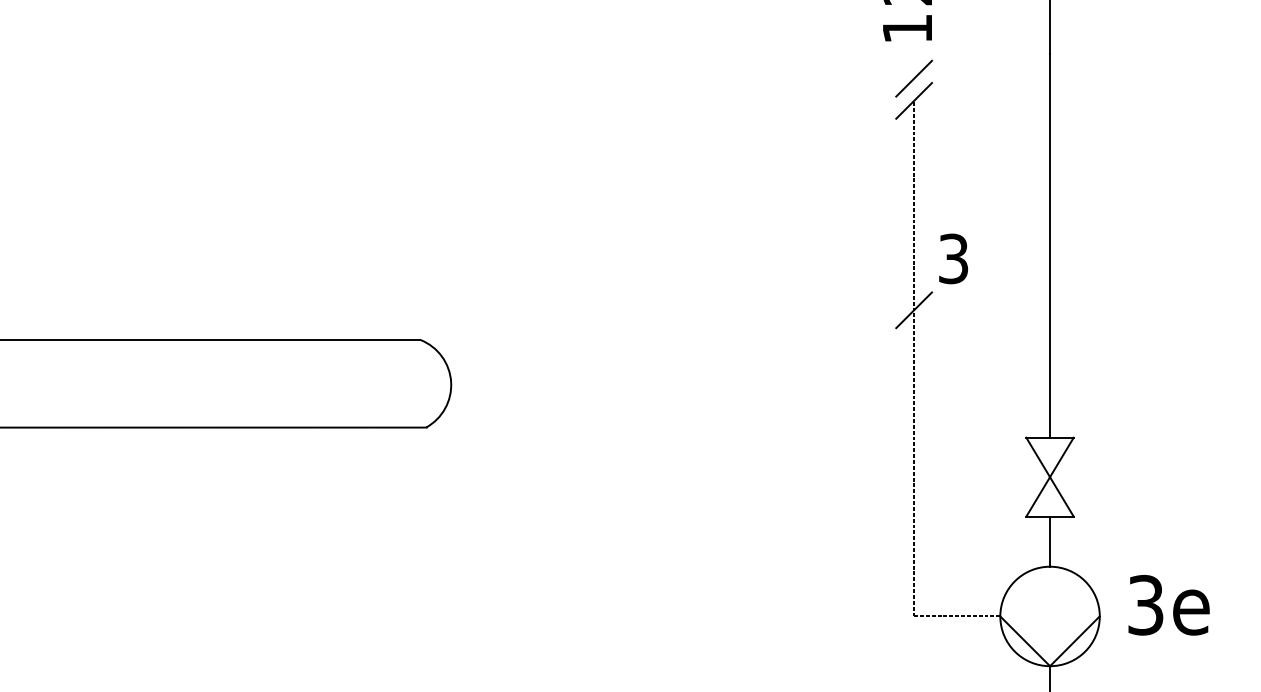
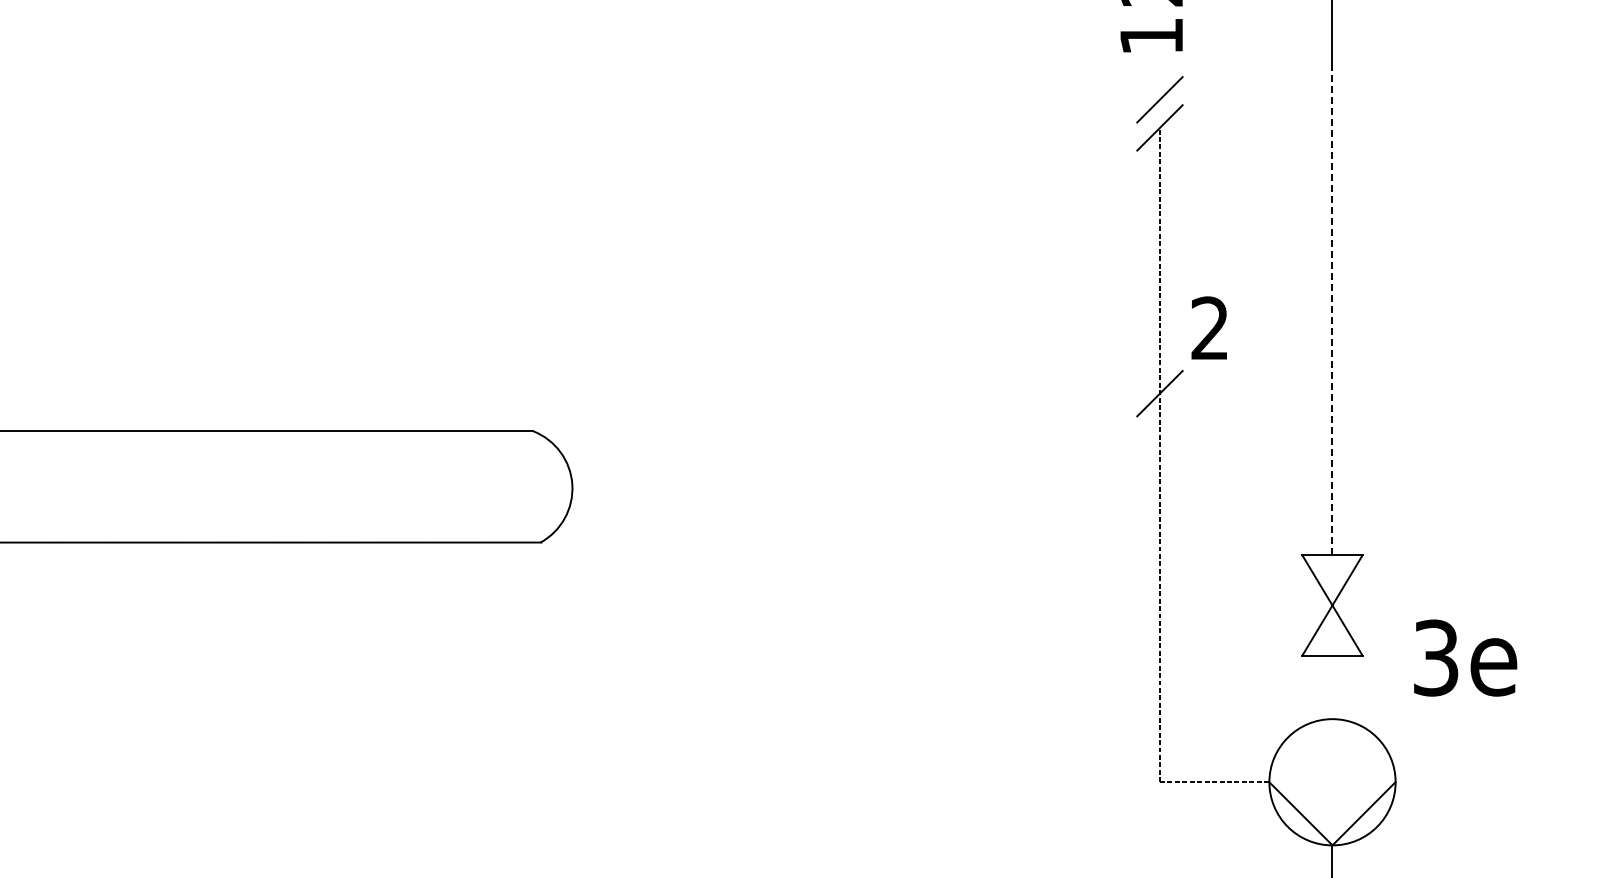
line: (1050, 245) -> (1332, 311), solid -> dashed
text: (953, 258) -> (1209, 328), 3 -> 2
line: (1050, 541) -> (1332, 687), removed
text: (1169, 604) -> (1465, 657), moved

